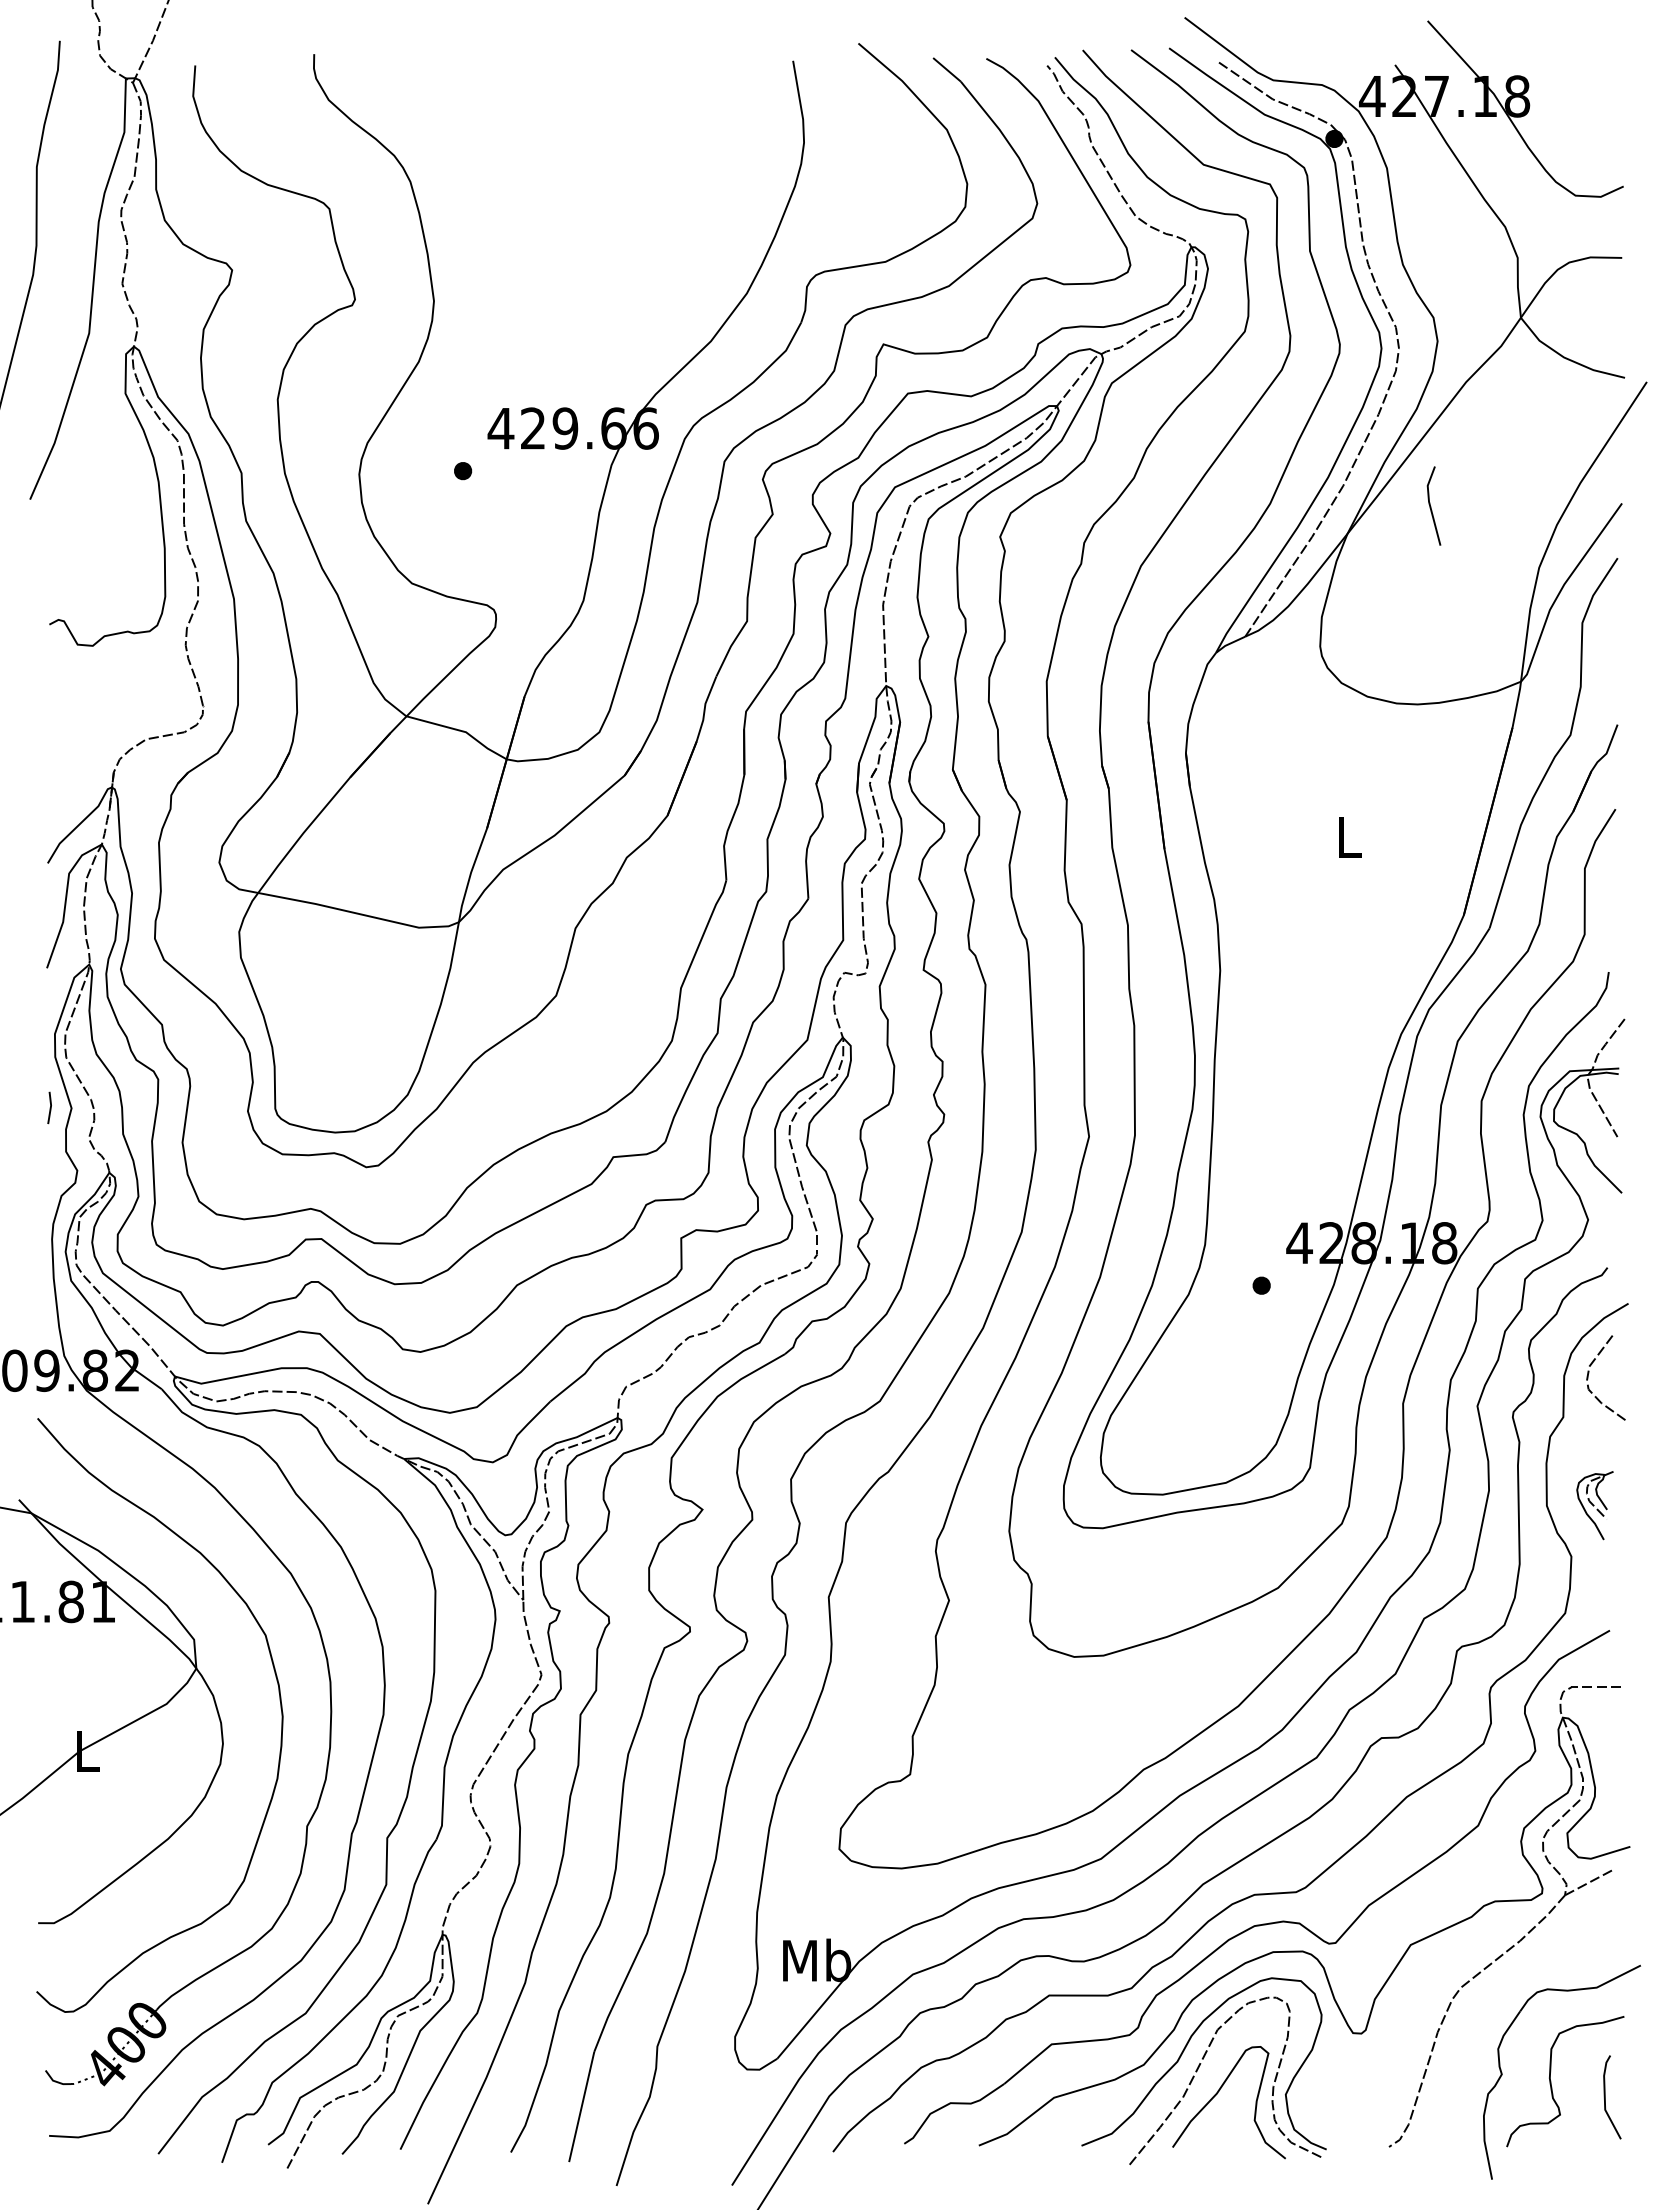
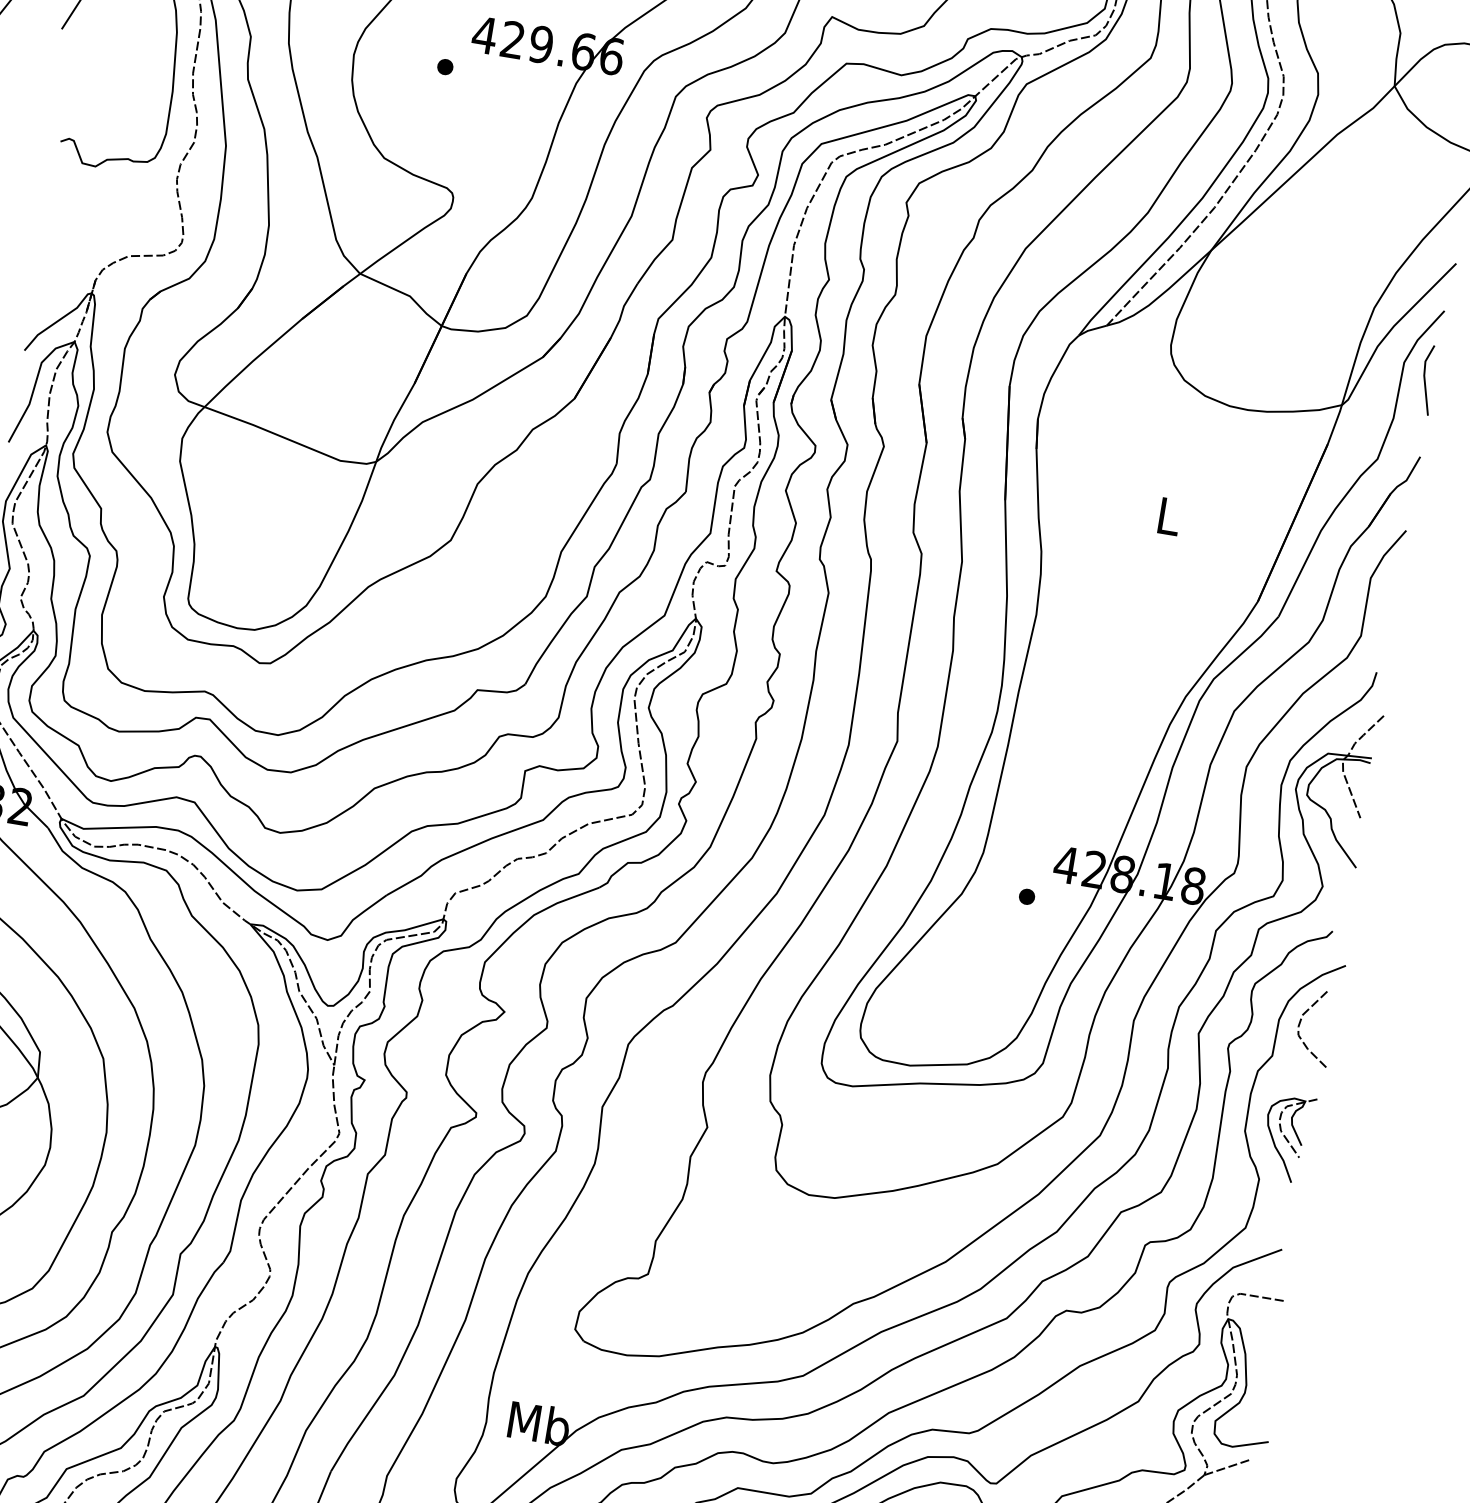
line: (1431, 506) -> (1425, 380), moved
part: (1594, 1505) -> (1286, 1137), size x1.43

